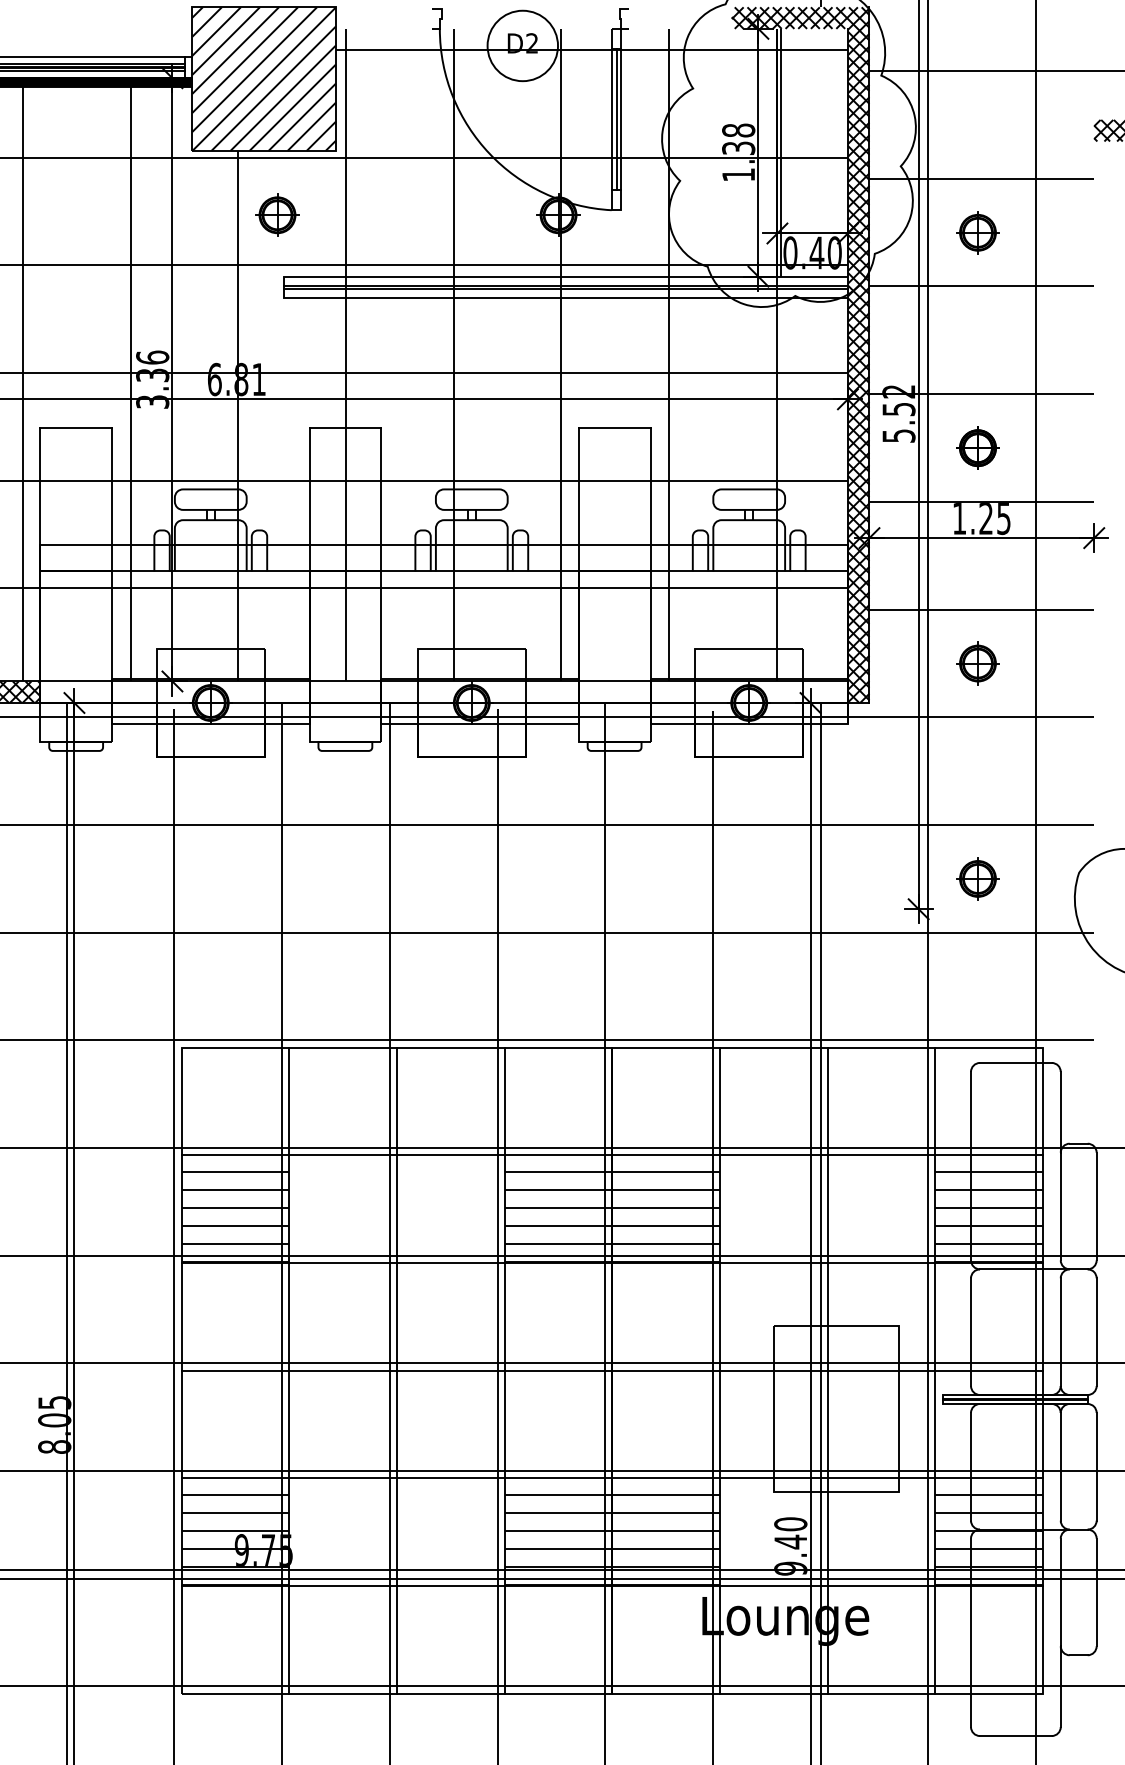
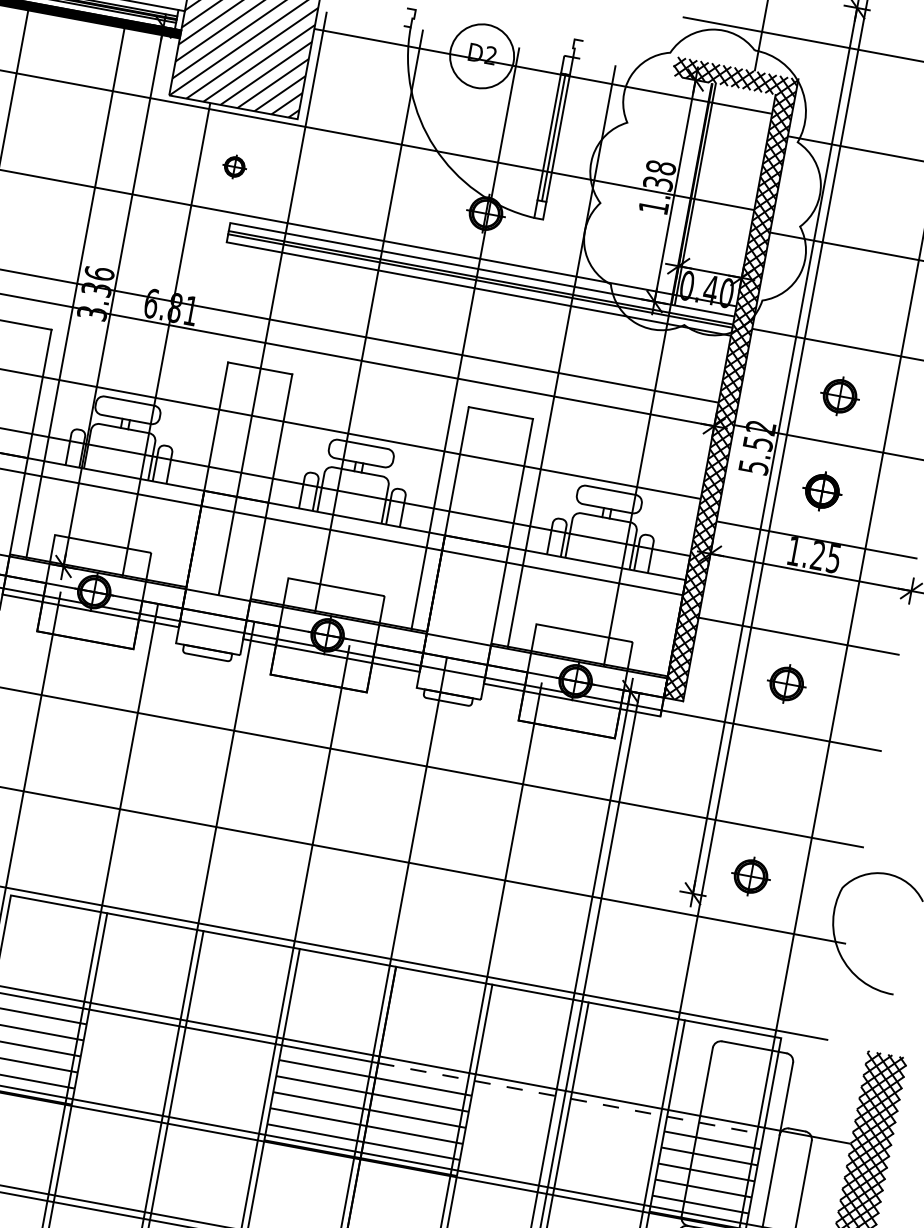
part: (277, 214) -> (234, 166), size x0.6
part: (977, 232) -> (839, 395), moved
line: (828, 1155) -> (571, 1099), solid -> dashed

